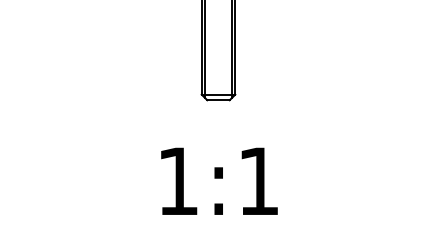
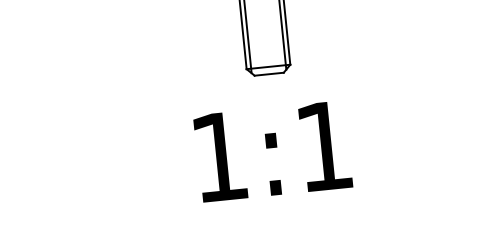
text: (219, 180) -> (273, 150), moved

